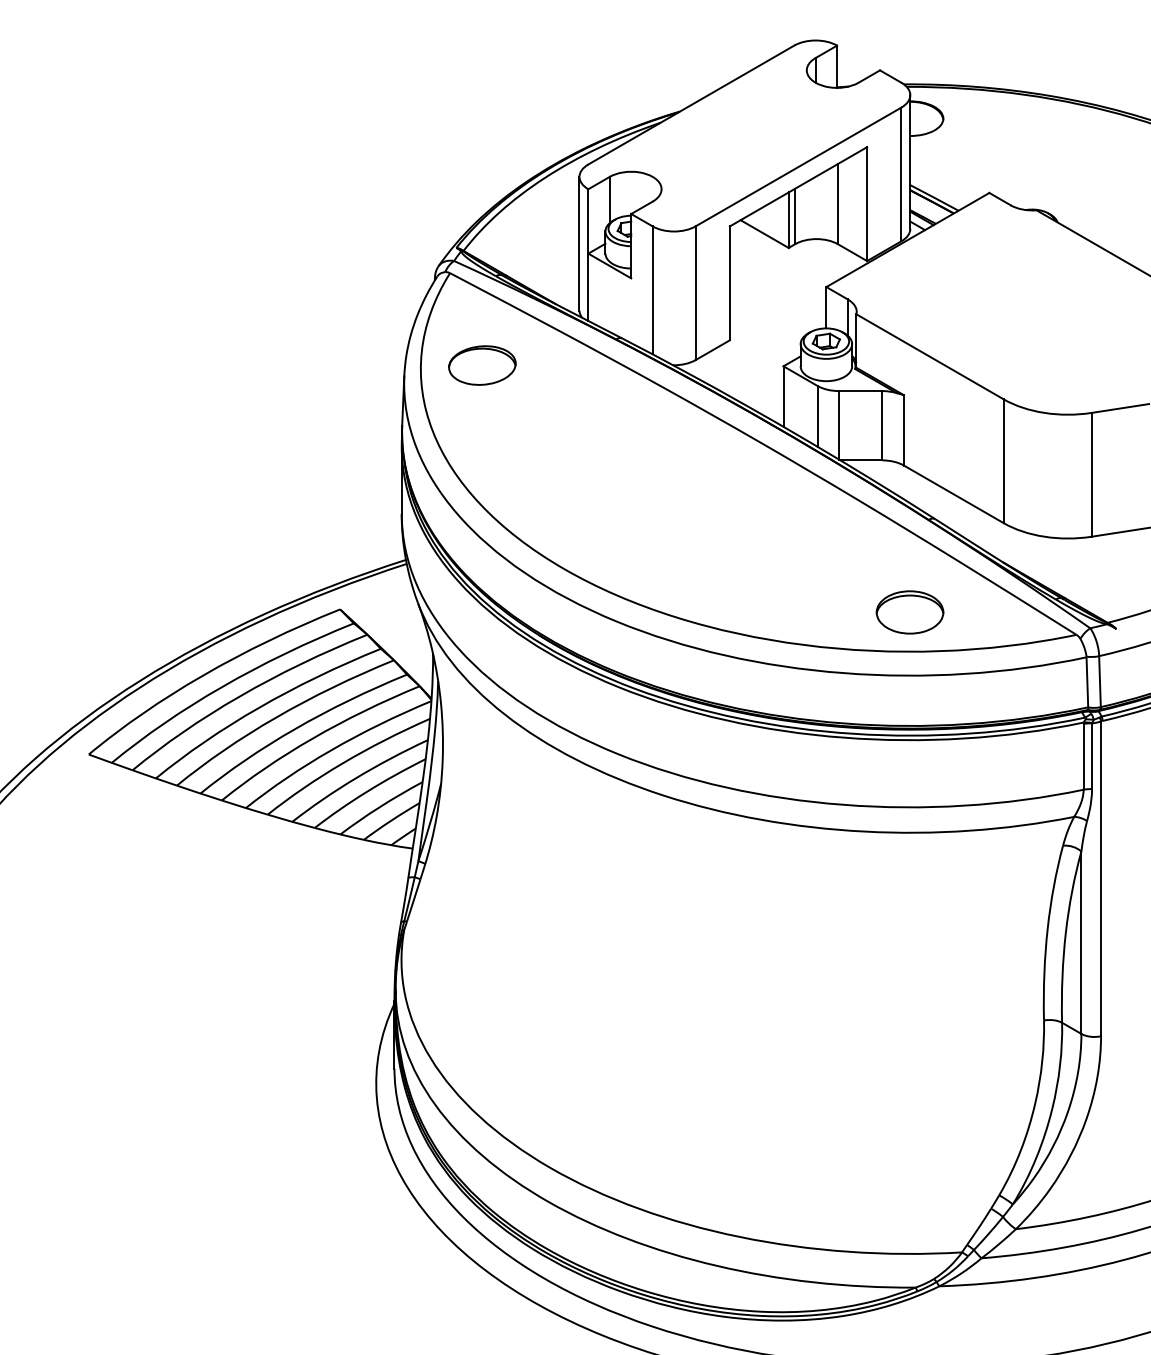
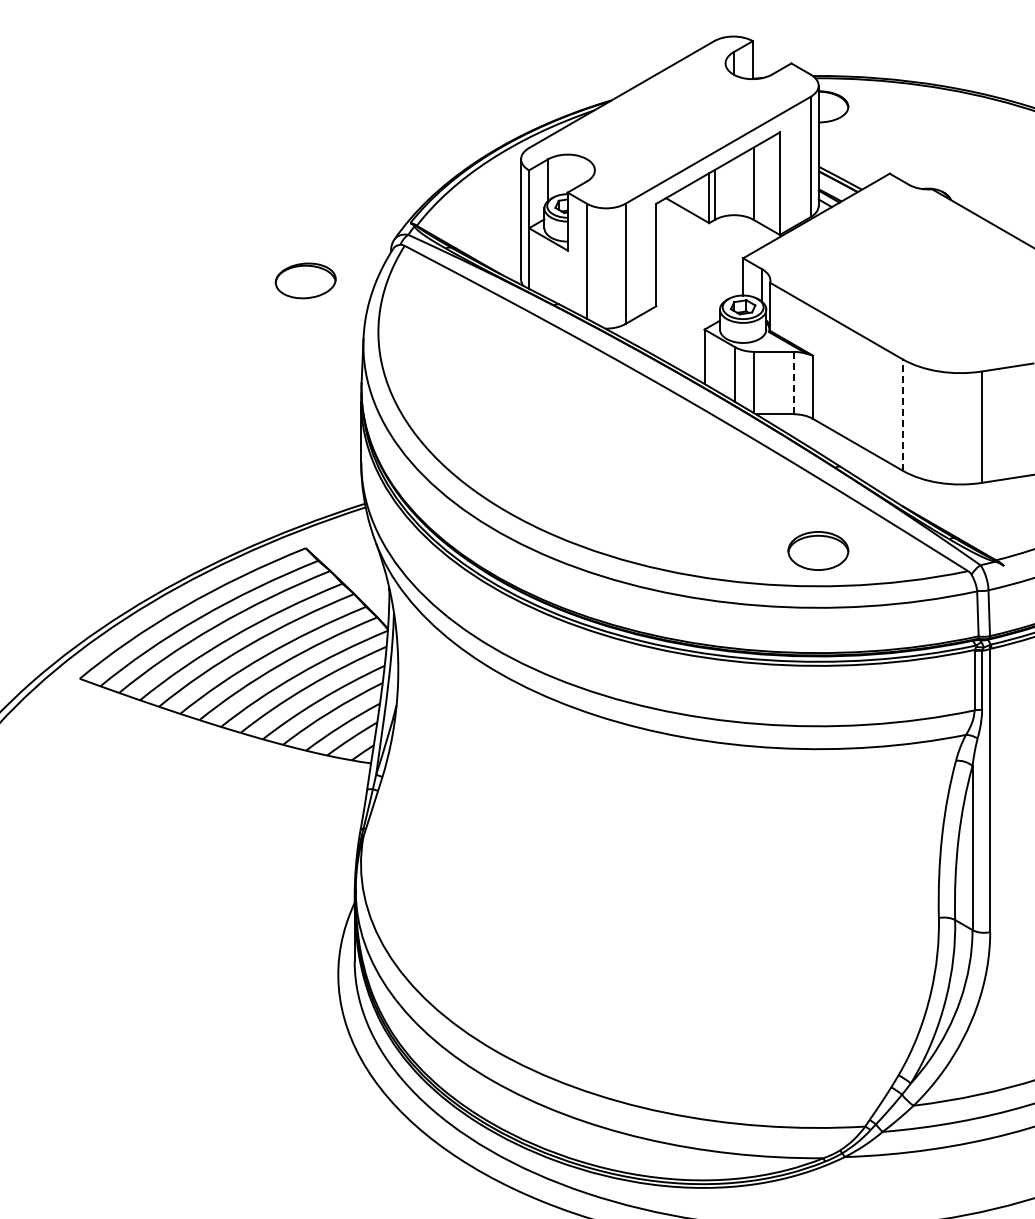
part: (482, 365) -> (305, 280), moved
line: (882, 425) -> (793, 382), solid -> dashed
line: (1003, 461) -> (902, 415), solid -> dashed

